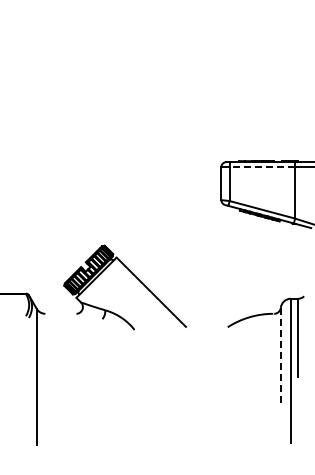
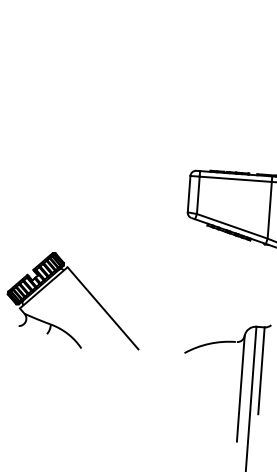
line: (262, 167) -> (235, 179), dashed -> solid
line: (280, 355) -> (240, 388), dashed -> solid

